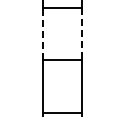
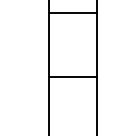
line: (43, 33) -> (49, 44), dashed -> solid
line: (82, 34) -> (96, 45), dashed -> solid

